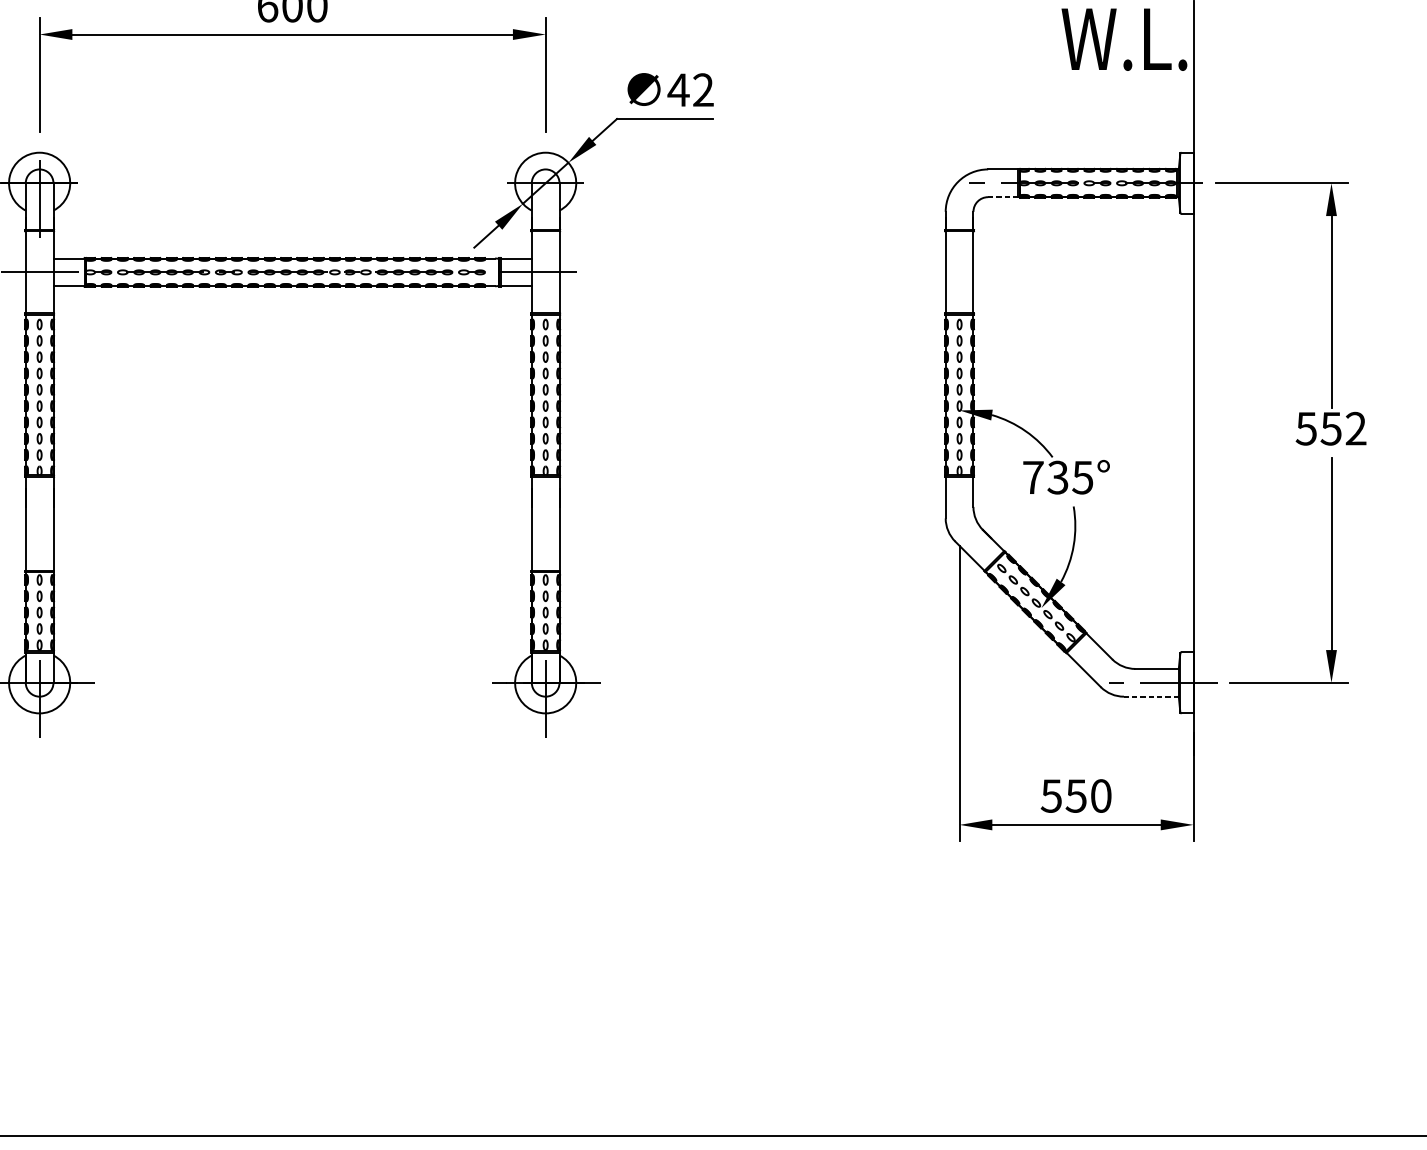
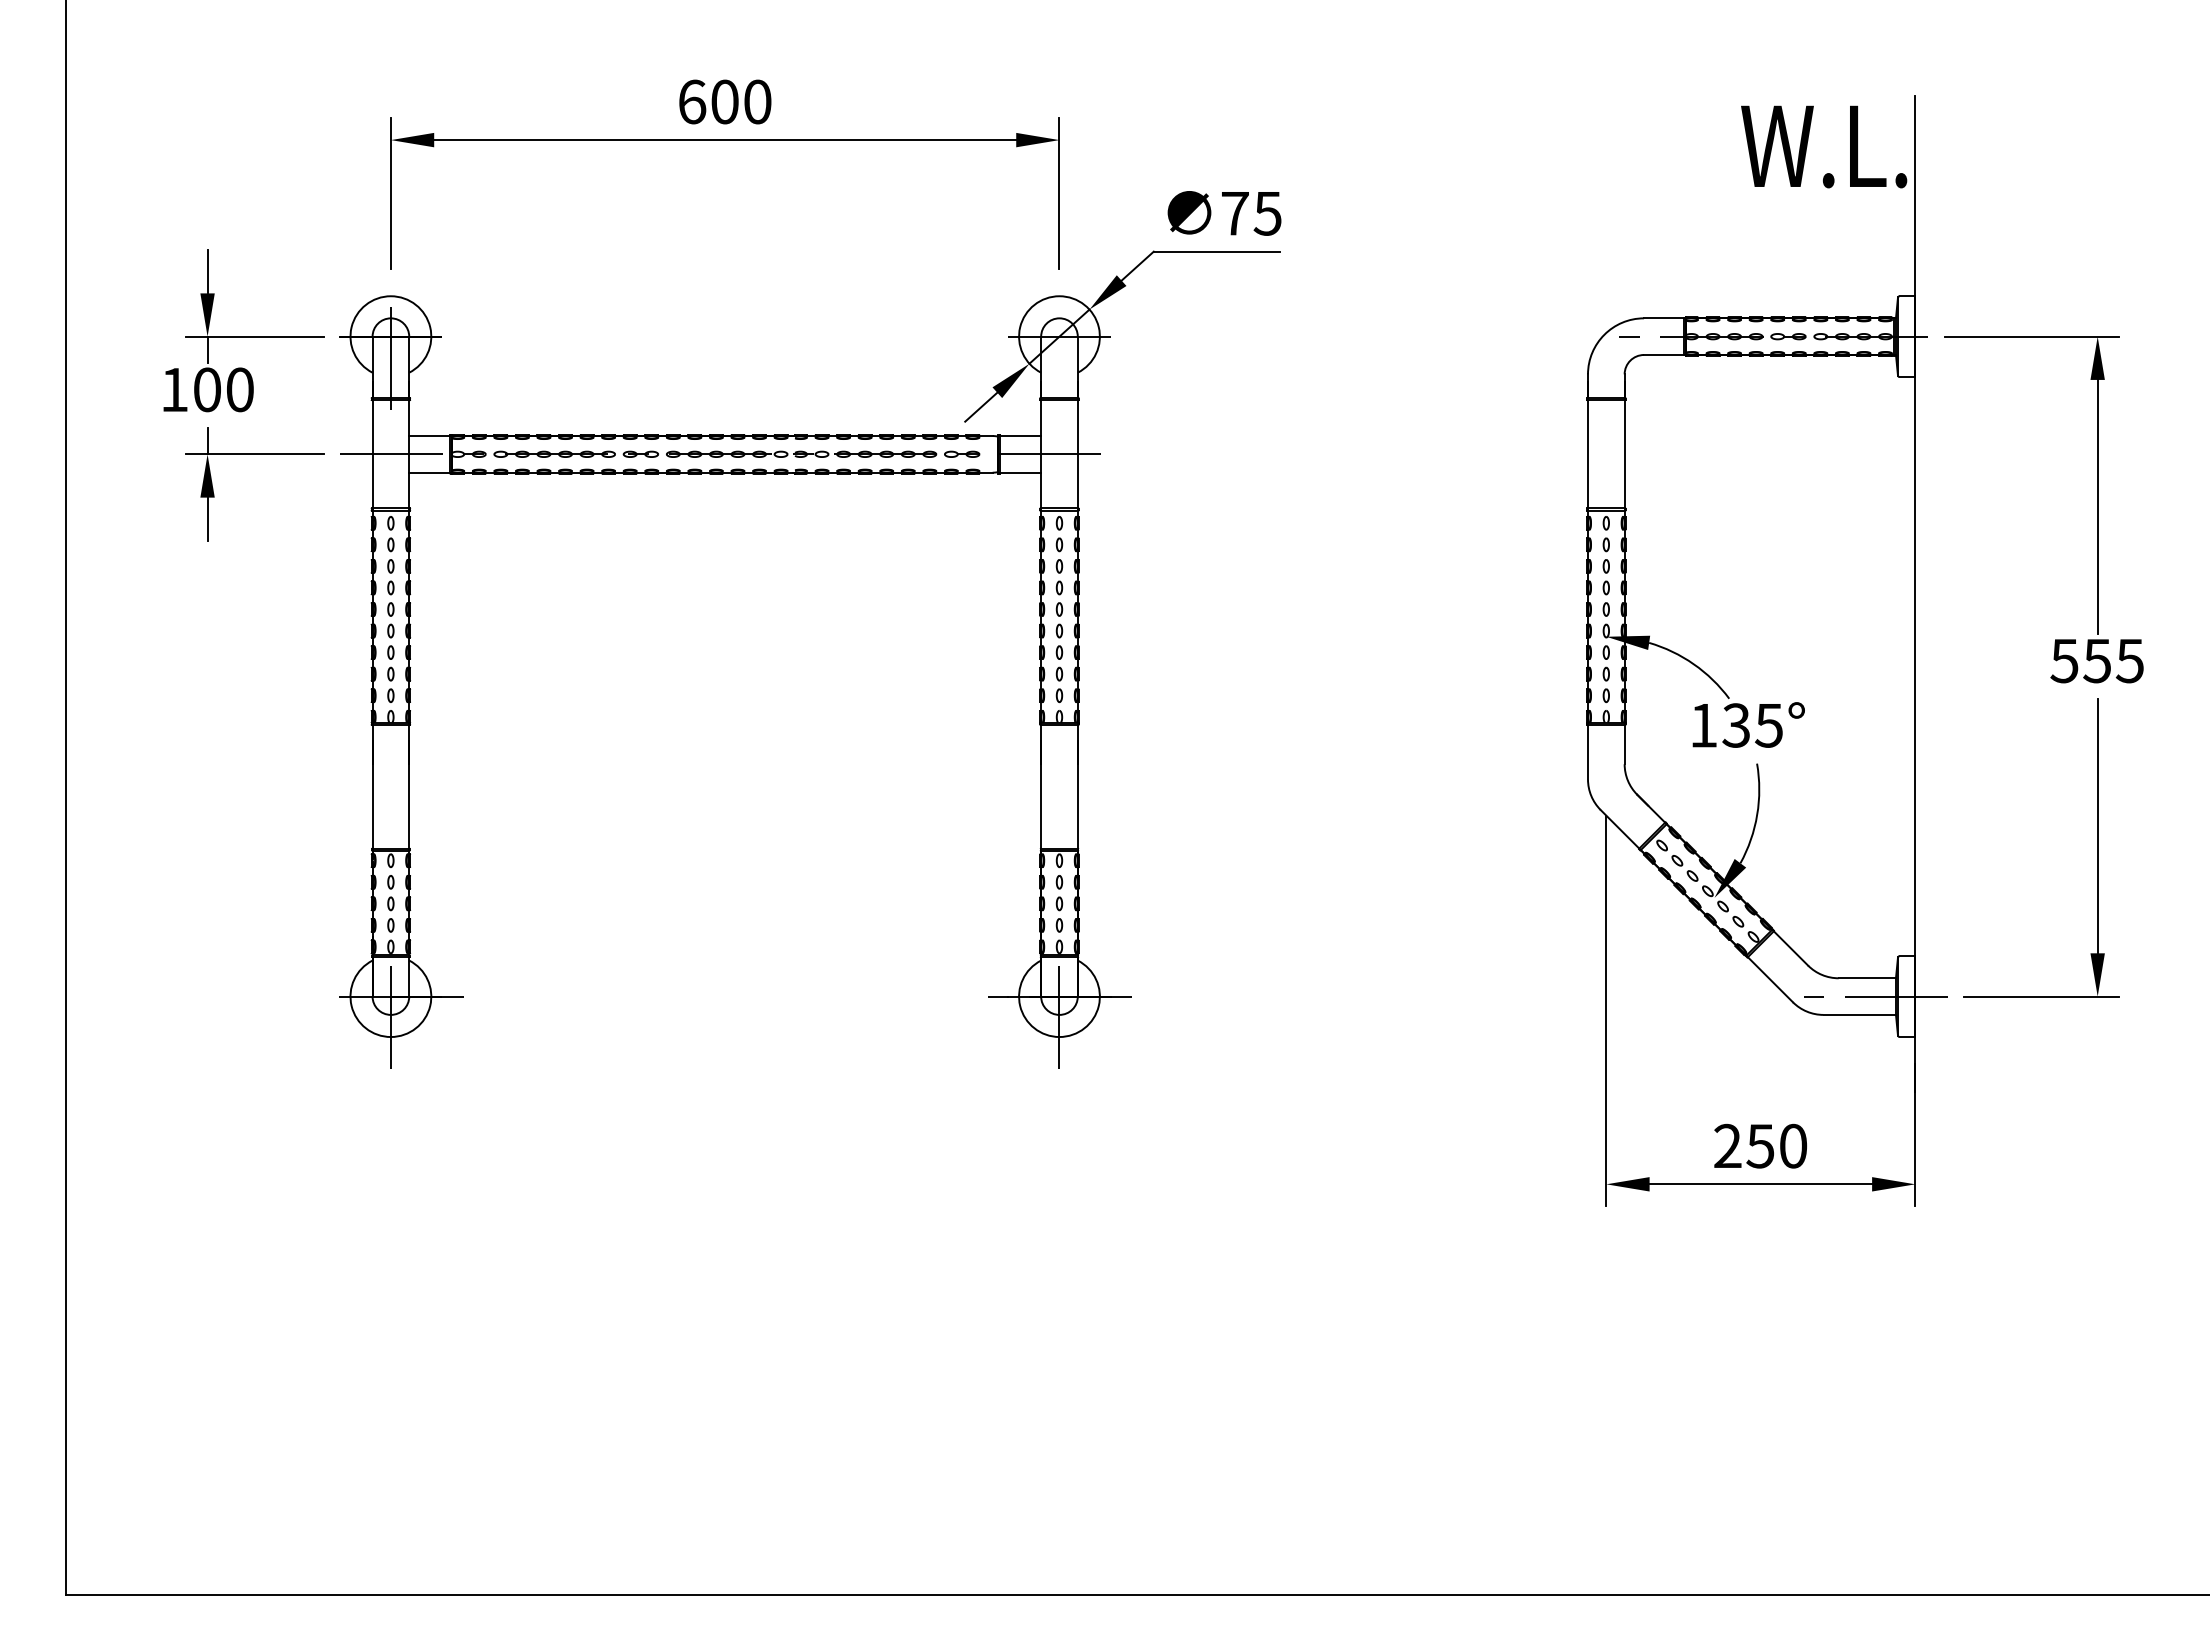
text: (690, 90) -> (1250, 213), 42 -> 75
line: (1002, 197) -> (1663, 355), dashed -> solid
text: (1355, 428) -> (2129, 660), 552 -> 555
text: (1033, 477) -> (1703, 725), 735° -> 135°
line: (1151, 696) -> (1859, 1014), dashed -> solid
text: (1051, 795) -> (1727, 1145), 550 -> 250

